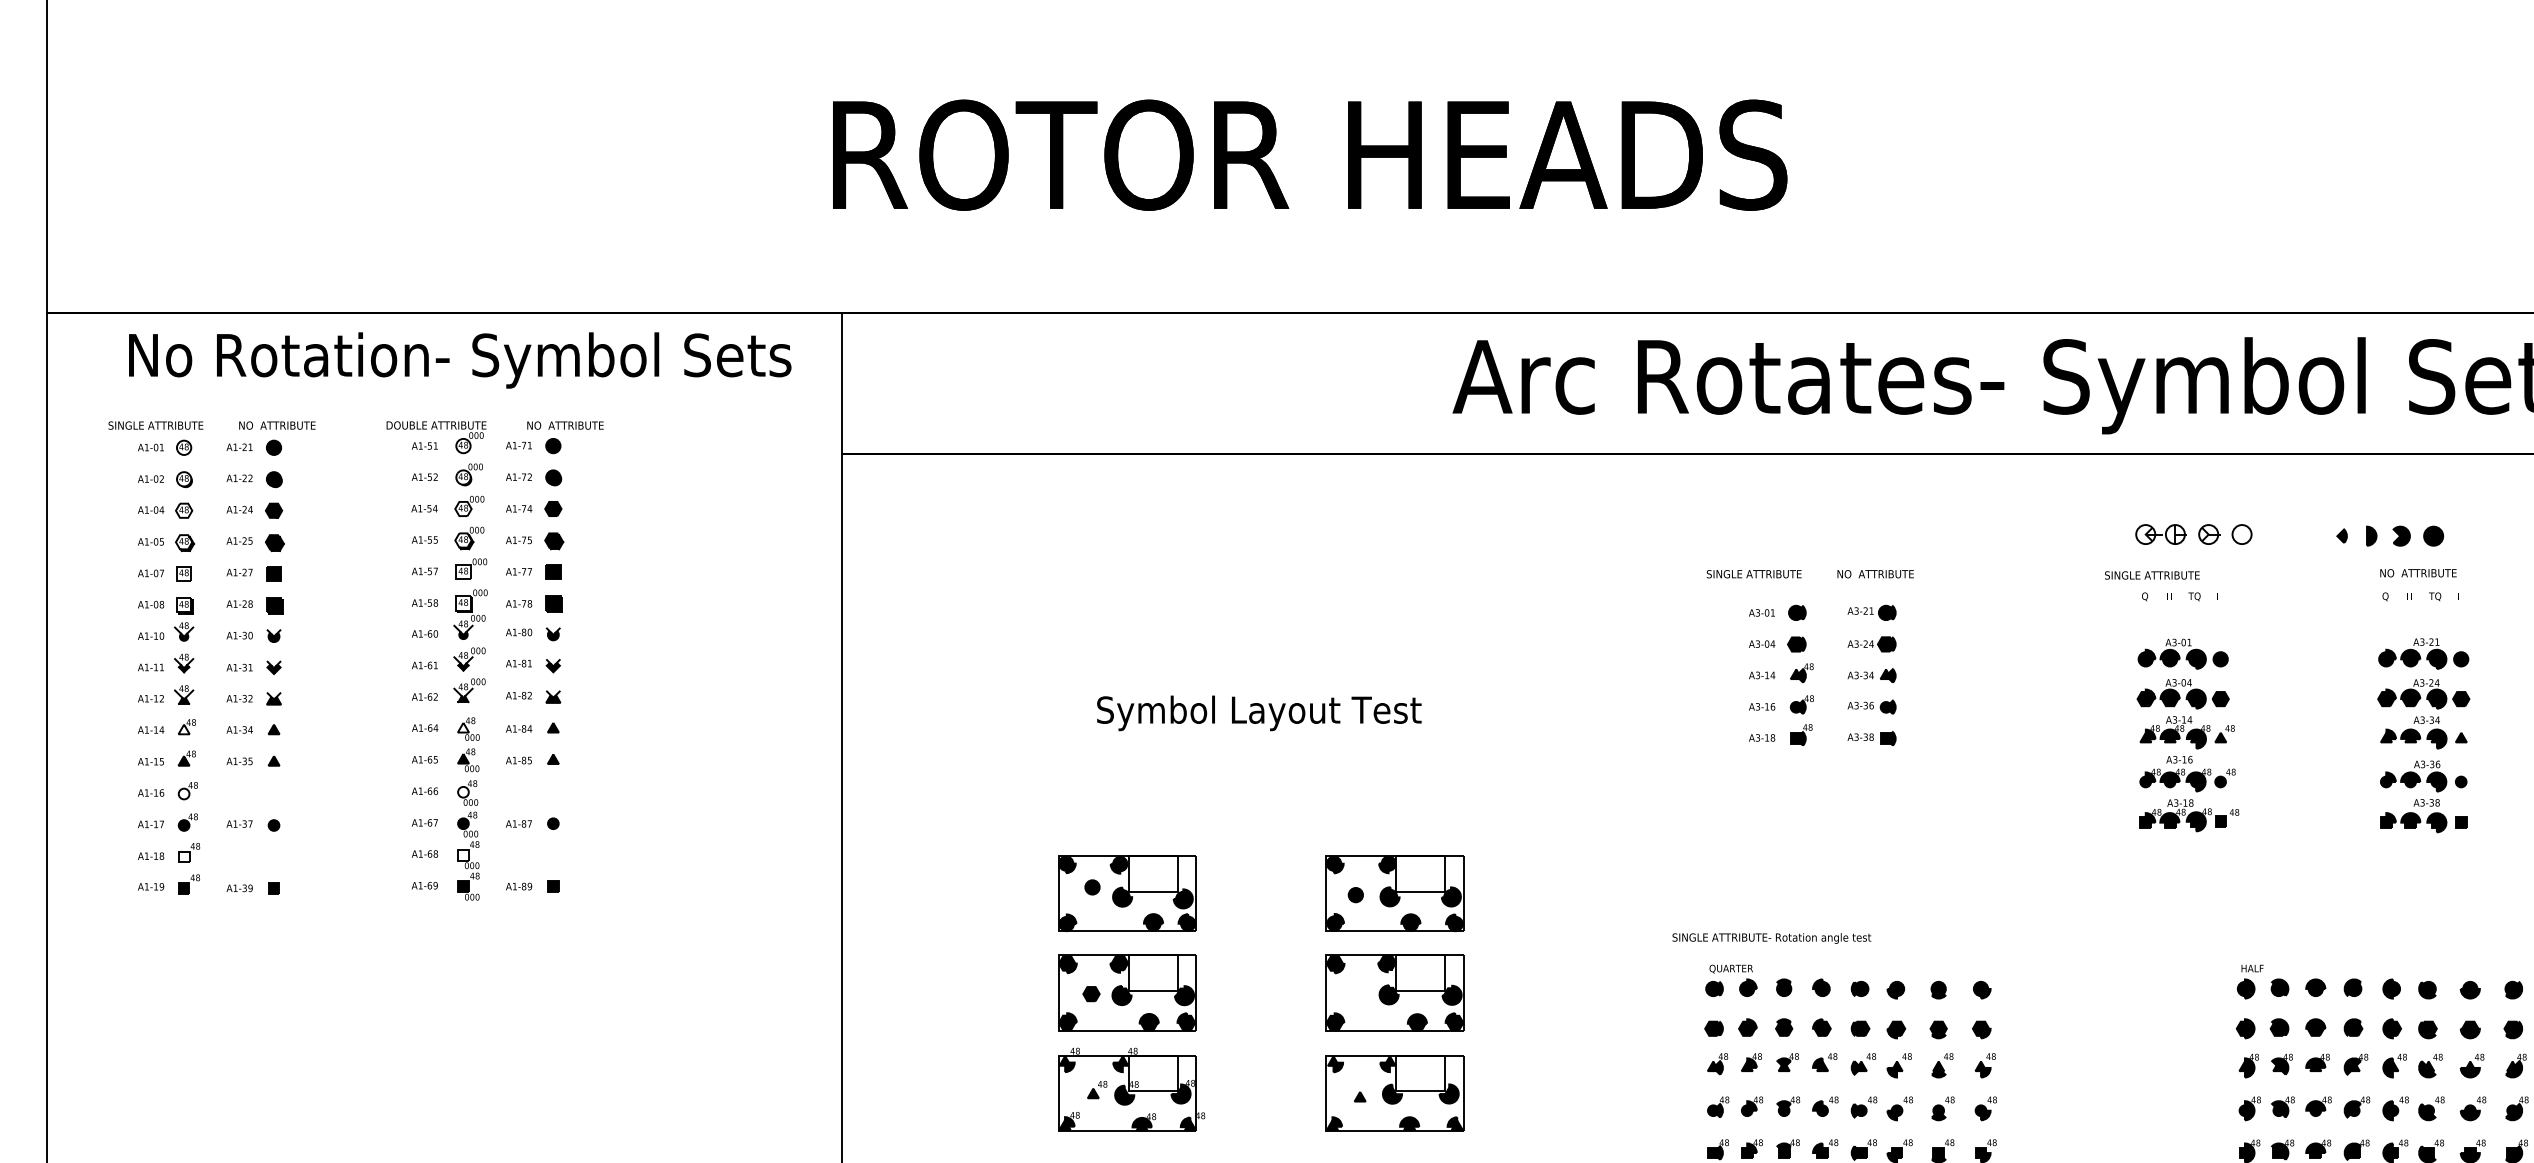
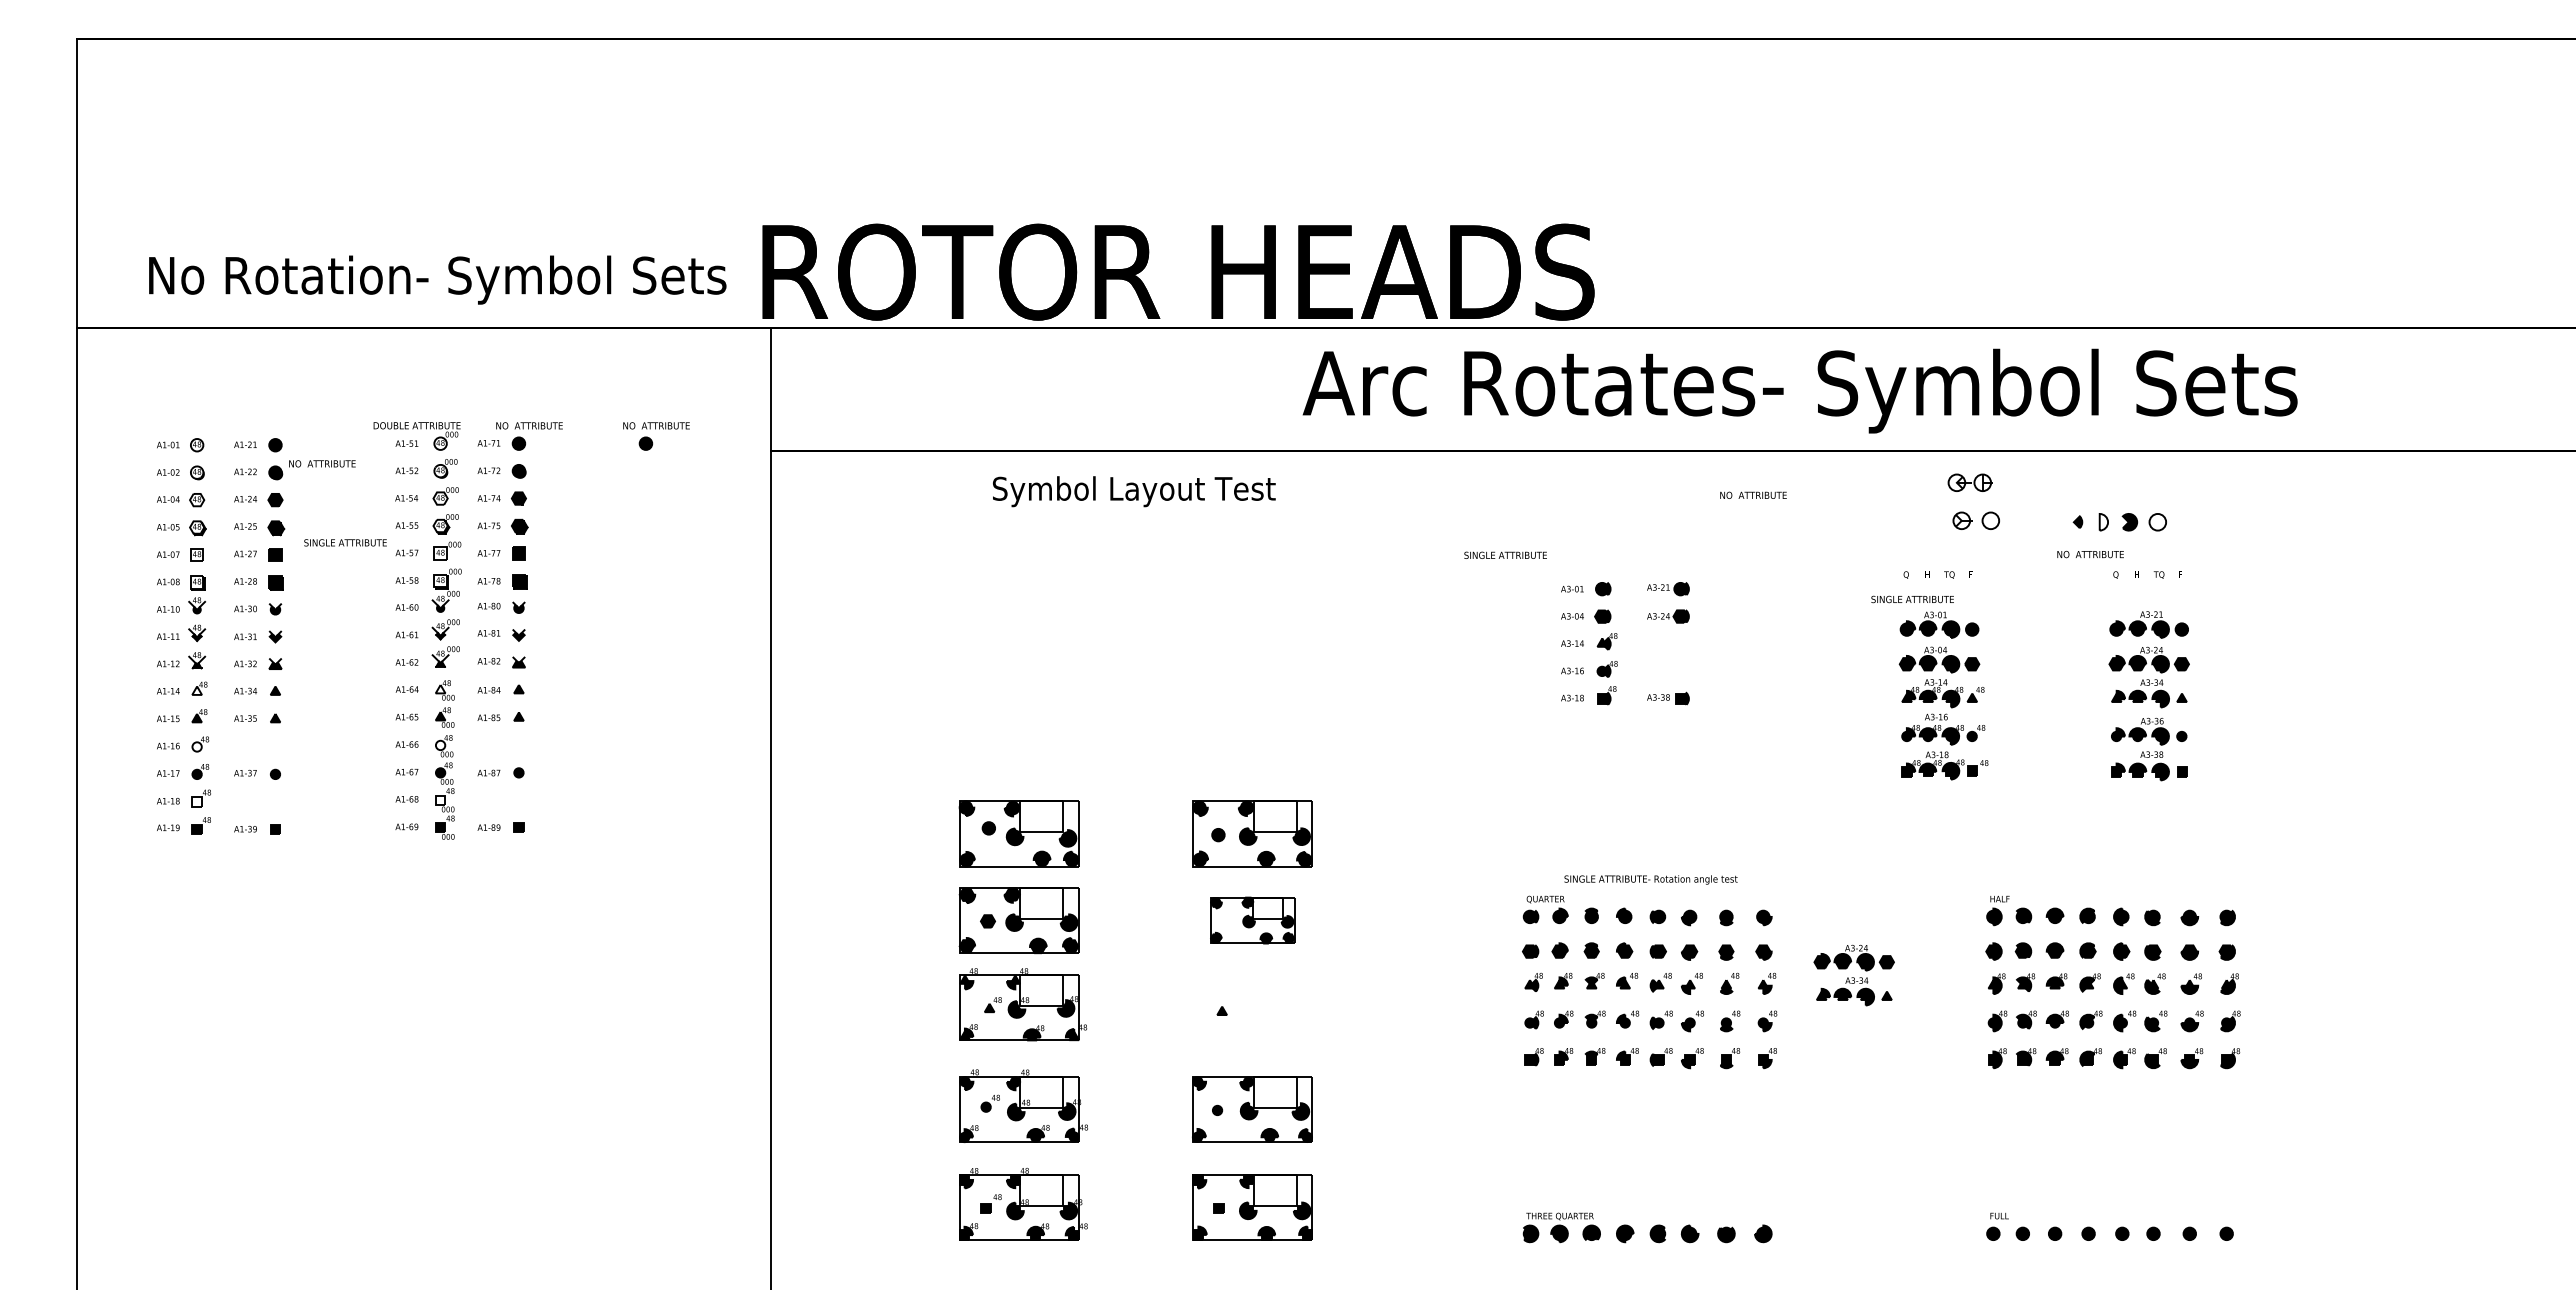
text: (1310, 154) -> (1178, 271), moved
text: (459, 359) -> (437, 279), moved
text: (155, 425) -> (345, 542), moved
text: (277, 425) -> (322, 463), moved
part: (711, 437) -> (656, 436), added
part: (2160, 534) -> (1969, 482), moved
fill: (2371, 535) -> (2103, 521), removed
fill: (2433, 535) -> (2157, 521), removed
text: (1754, 573) -> (1505, 554), moved
text: (1875, 573) -> (1753, 494), moved
text: (2418, 573) -> (2090, 554), moved
text: (2152, 575) -> (1912, 599), moved
part: (1872, 675) -> (1668, 643), removed
part: (1872, 706) -> (1668, 670), removed
text: (1259, 713) -> (1134, 491), moved
text: (1771, 938) -> (1650, 879), moved
part: (1394, 993) -> (1252, 920), size x0.7
part: (2084, 1056) -> (1853, 975), added
part: (1394, 1092) -> (1252, 1007), removed

